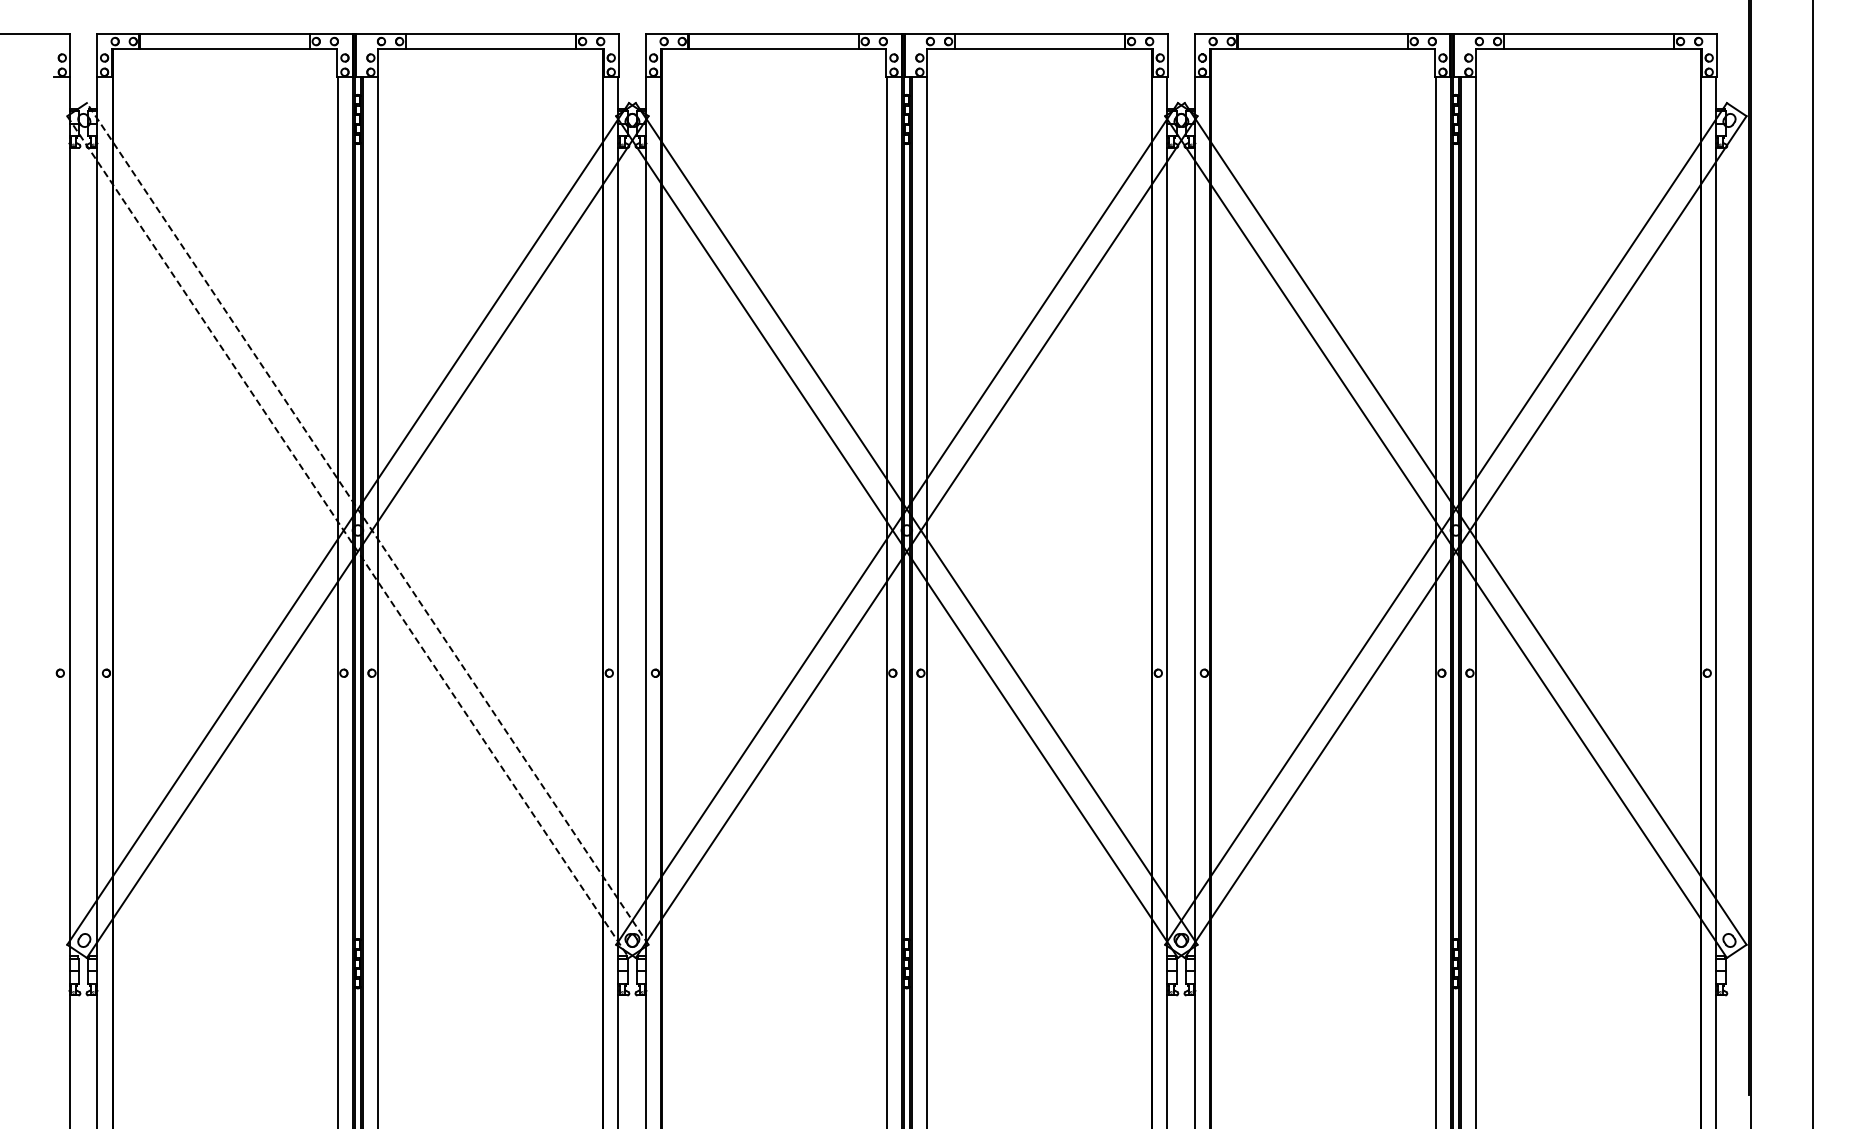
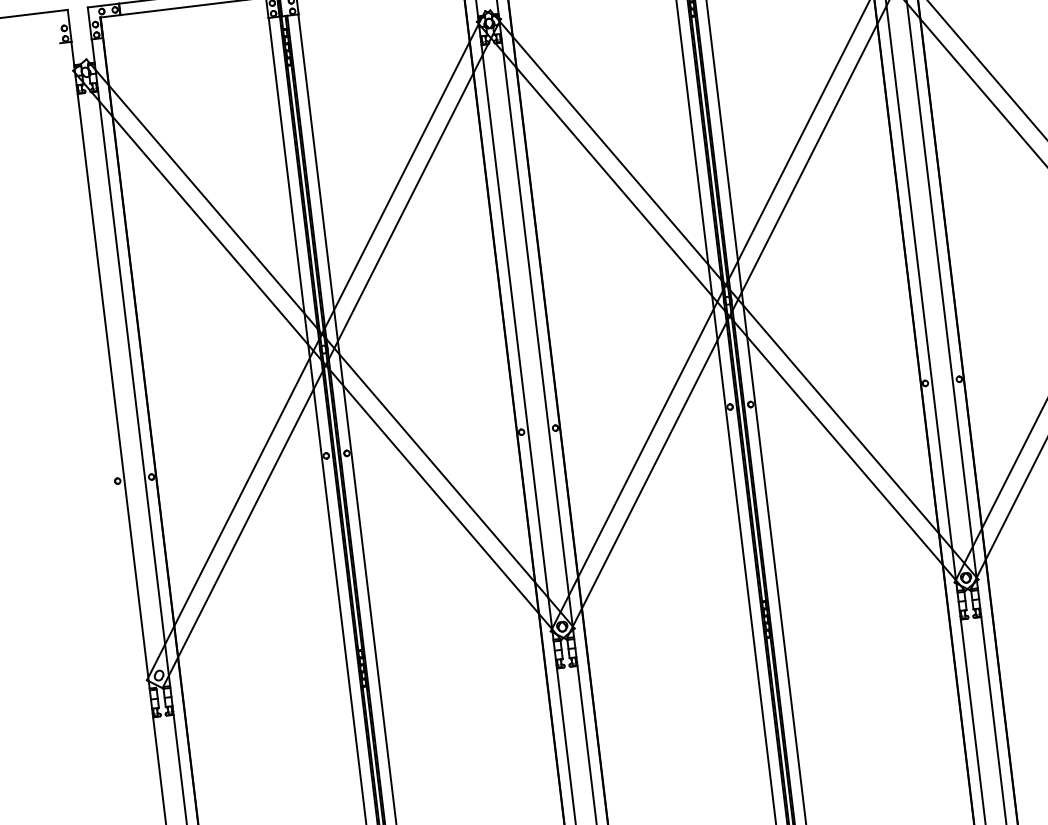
line: (367, 523) -> (330, 343), dashed -> solid
line: (348, 537) -> (317, 355), dashed -> solid

